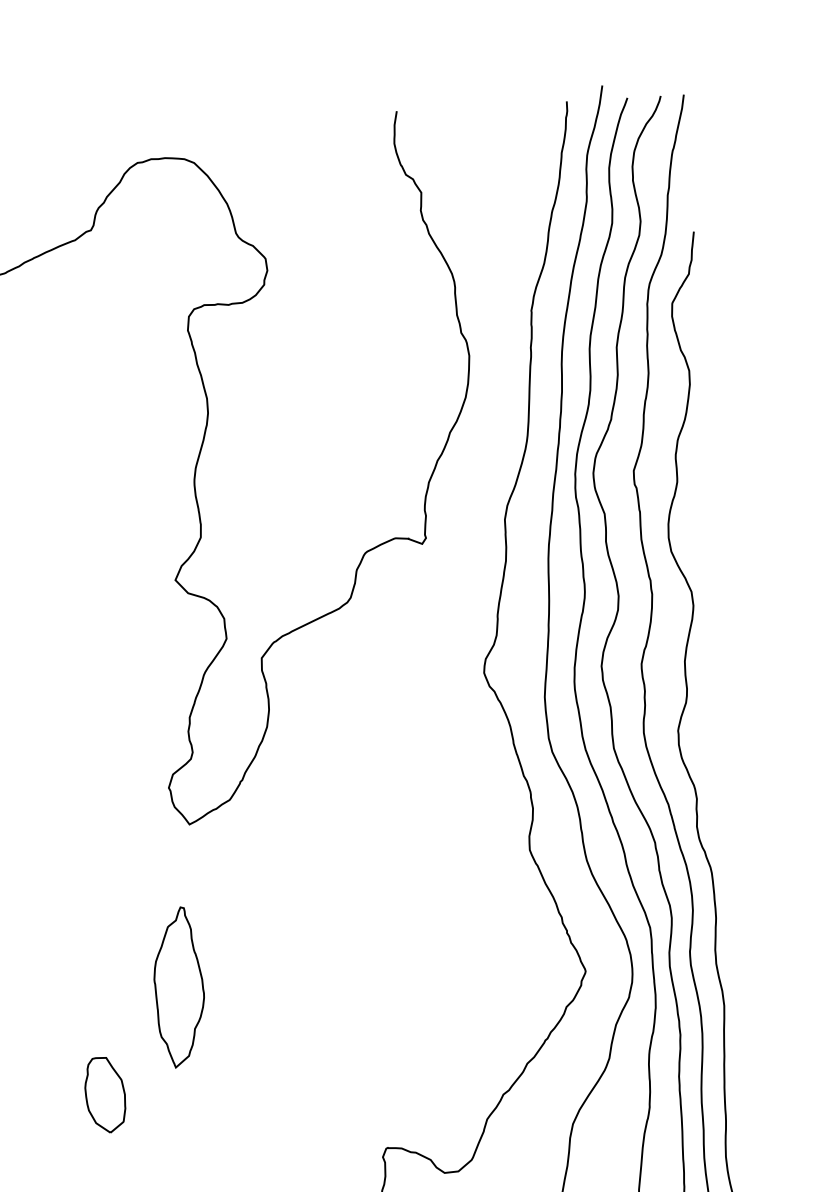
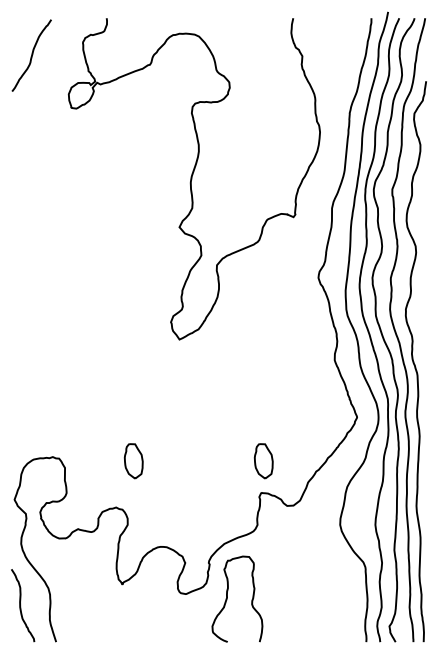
part: (179, 986) -> (170, 413), removed
part: (387, 1079) -> (263, 461), added

